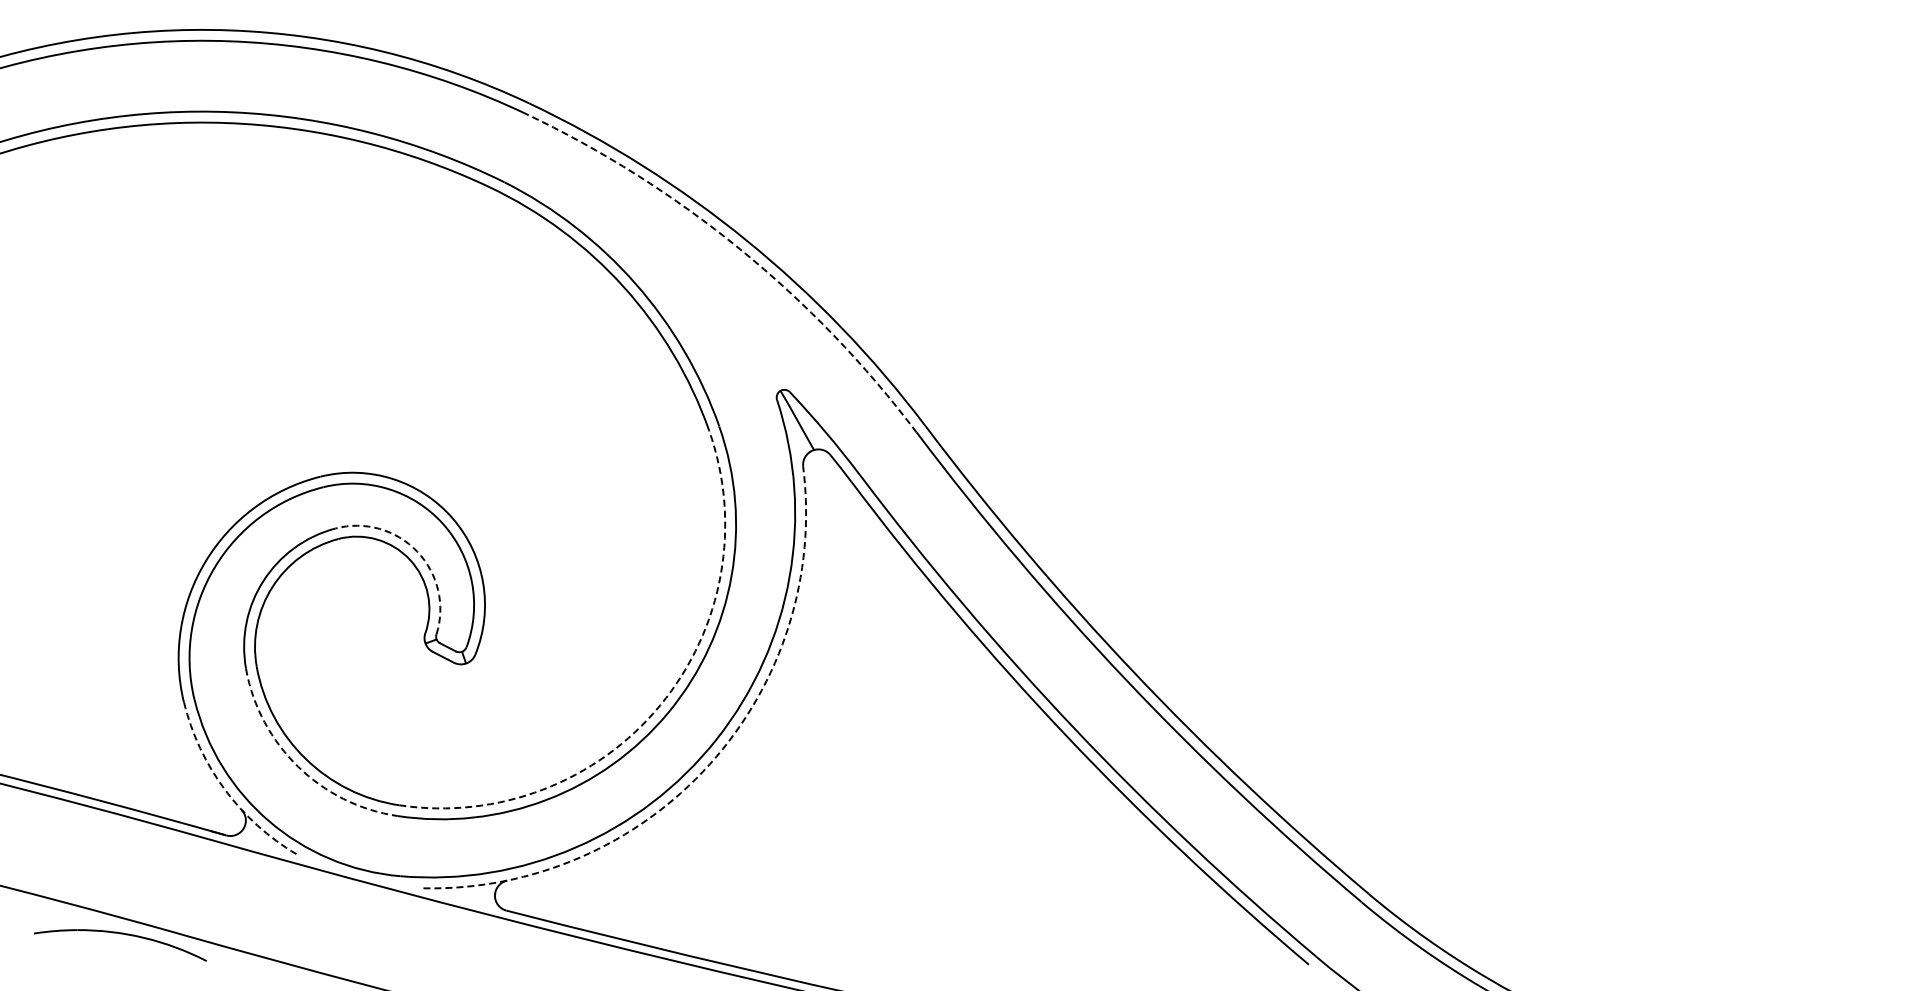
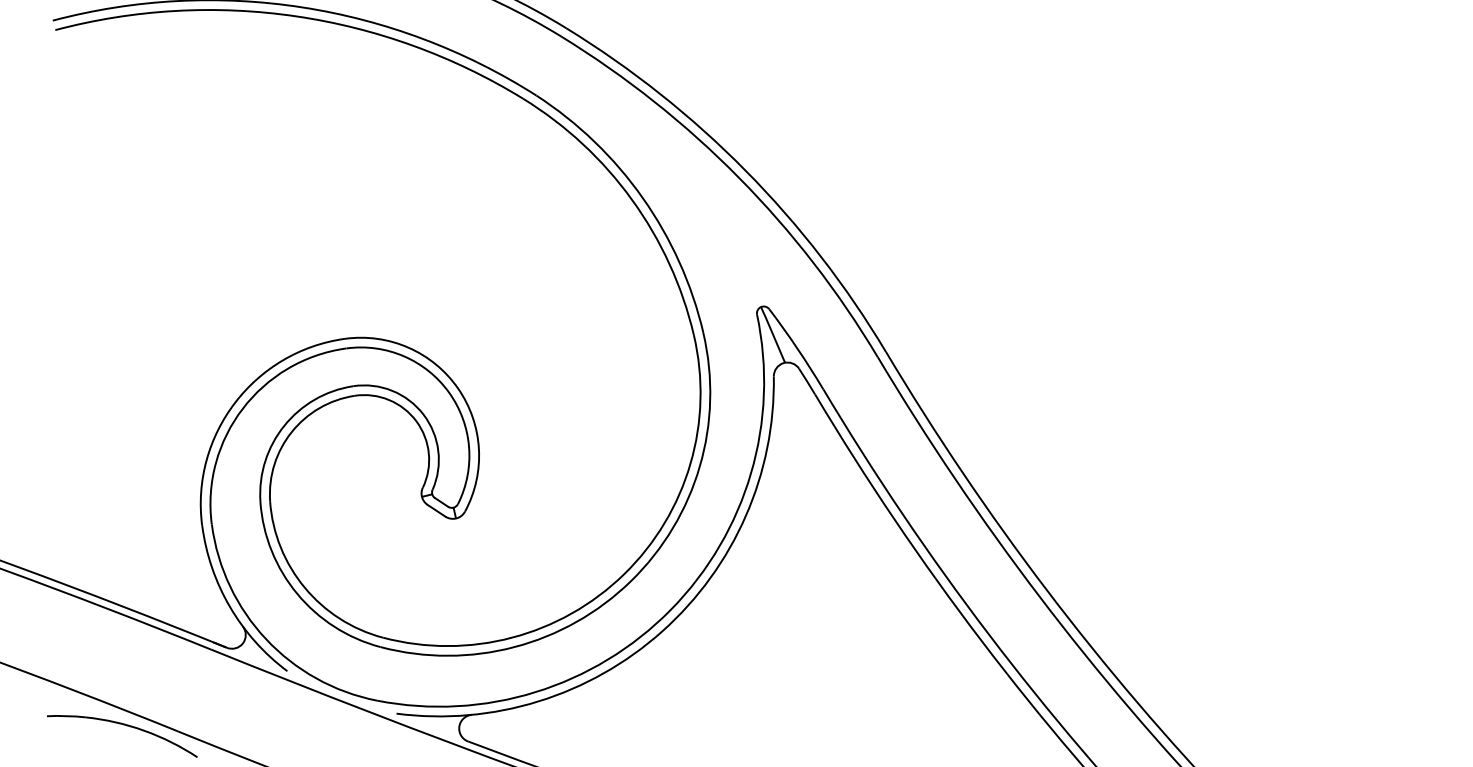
arc: (740, 249) -> (739, 177), dashed -> solid
arc: (417, 551) -> (423, 414), dashed -> solid
arc: (660, 705) -> (624, 574), dashed -> solid
arc: (709, 764) -> (662, 631), dashed -> solid
arc: (298, 766) -> (297, 593), dashed -> solid
arc: (224, 789) -> (229, 606), dashed -> solid

